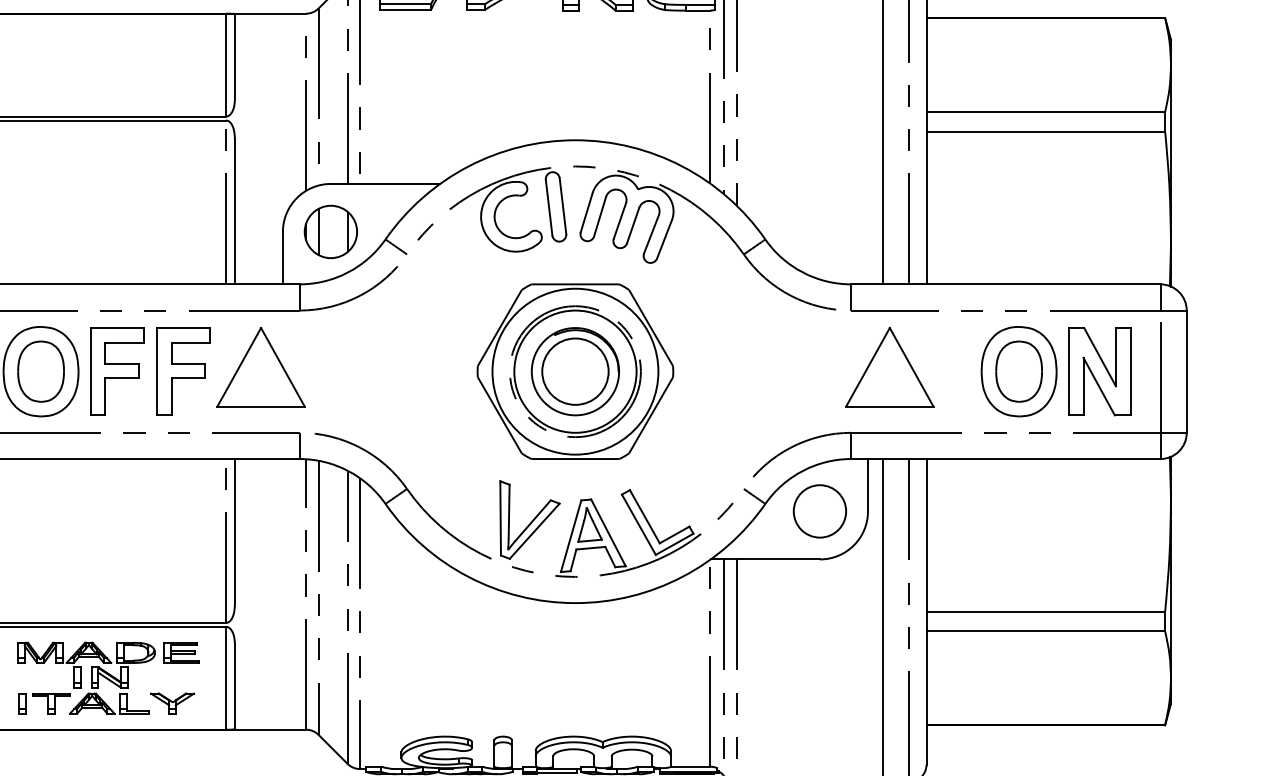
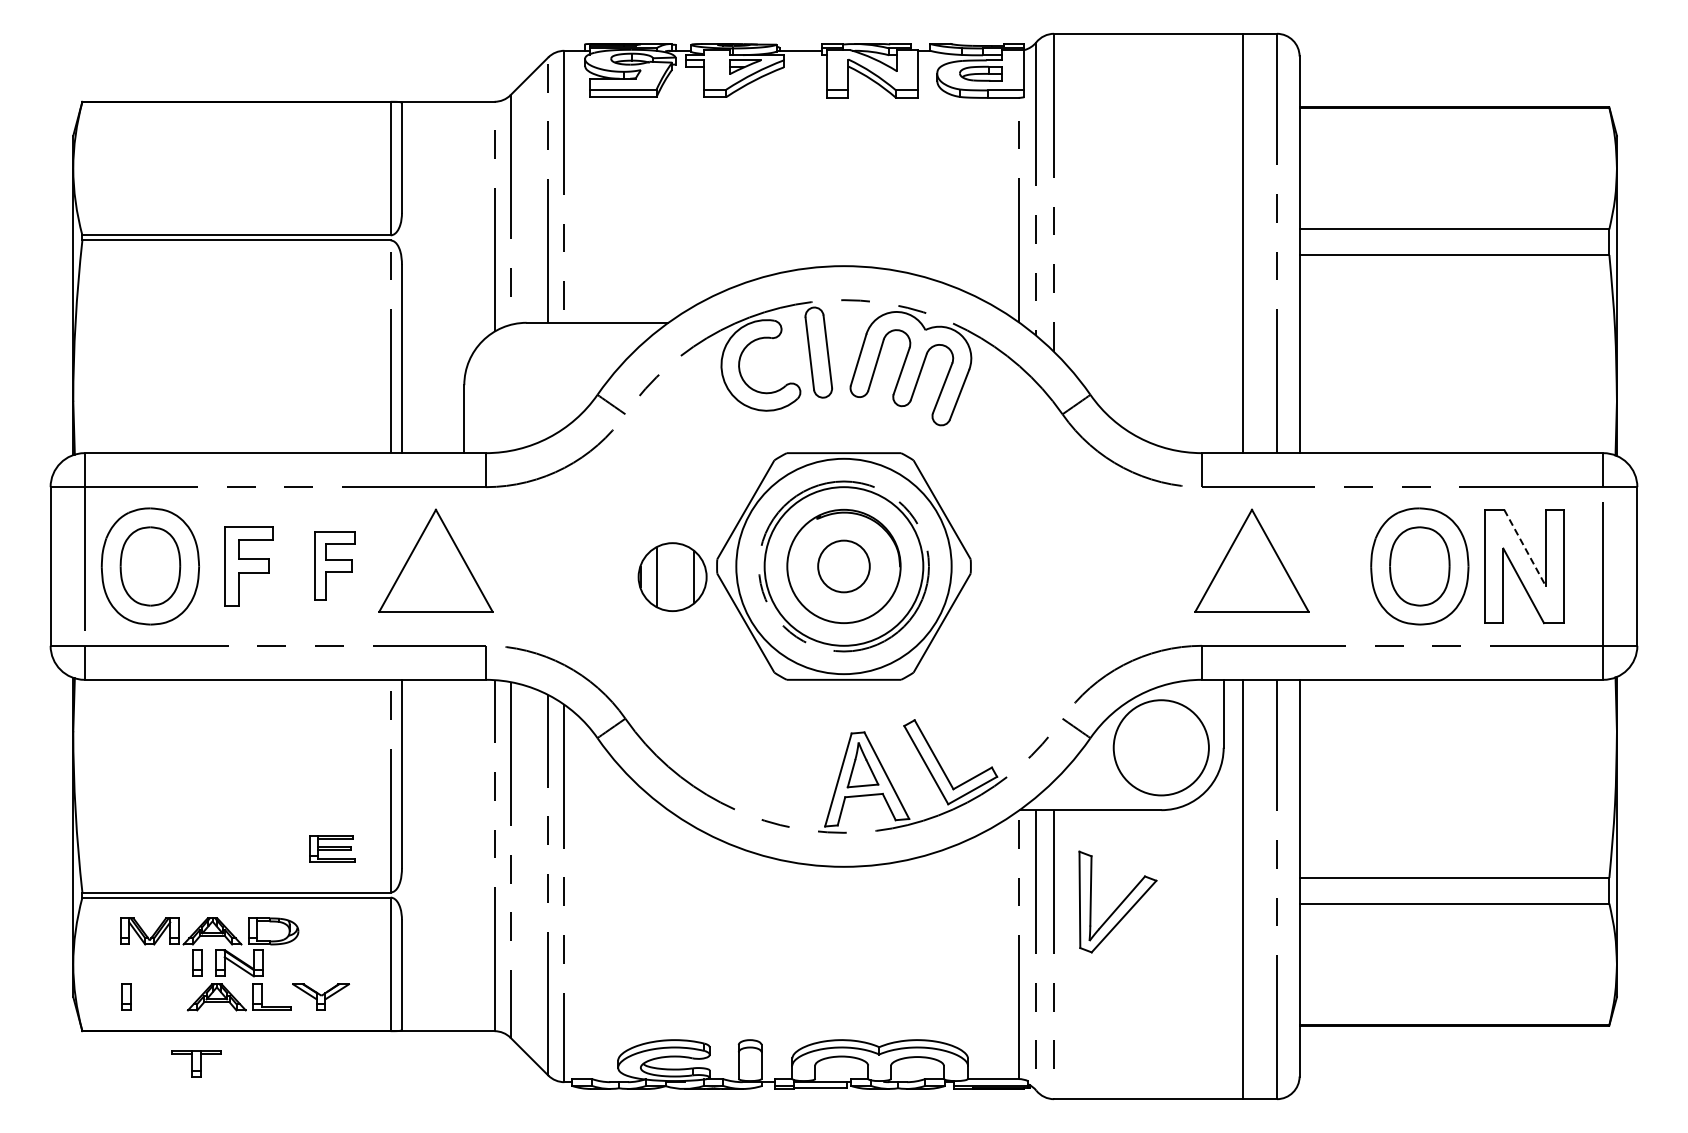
part: (330, 231) -> (672, 576), moved
line: (1100, 357) -> (1525, 548), solid -> dashed
part: (116, 371) -> (248, 566), size x0.7
part: (182, 371) -> (334, 566), size x0.6
circle: (575, 371) -> (843, 566), size x0.6
circle: (820, 511) -> (1161, 747), size x1.4
part: (529, 519) -> (1117, 901), moved
part: (181, 652) -> (332, 848), moved
part: (51, 703) -> (196, 1063), moved

